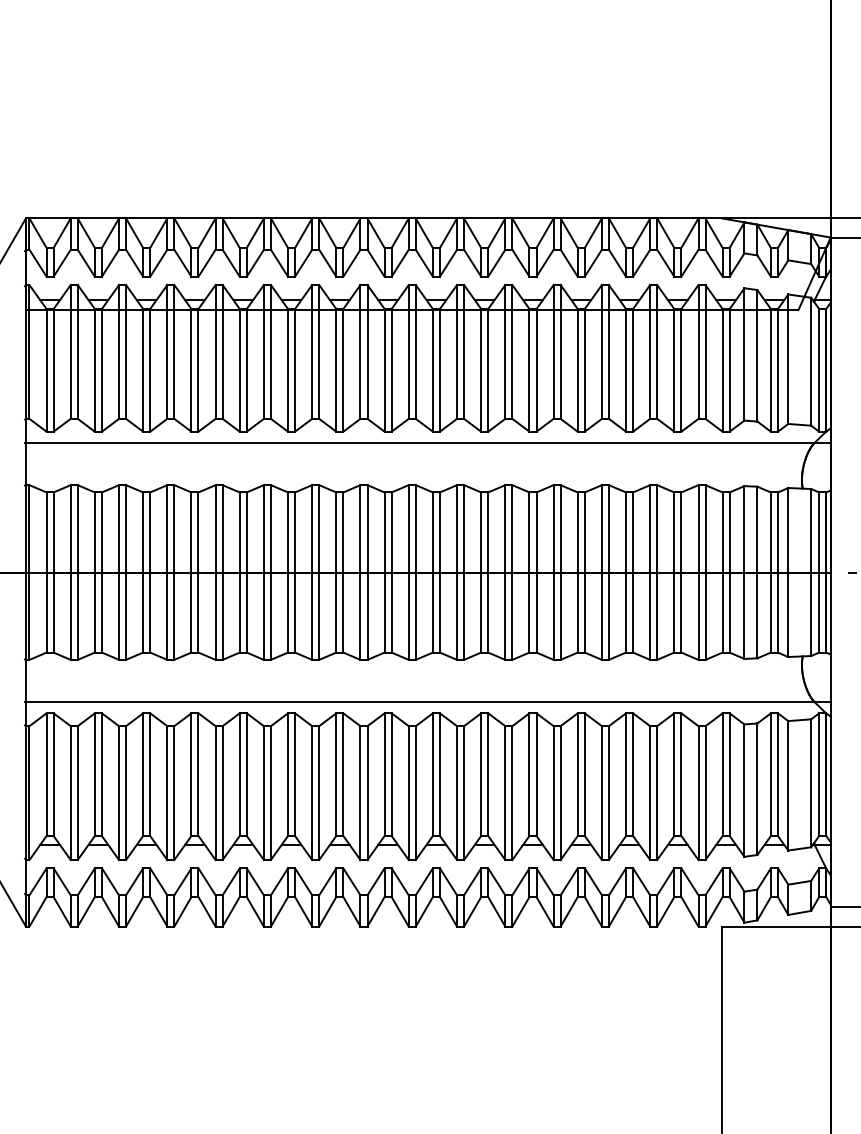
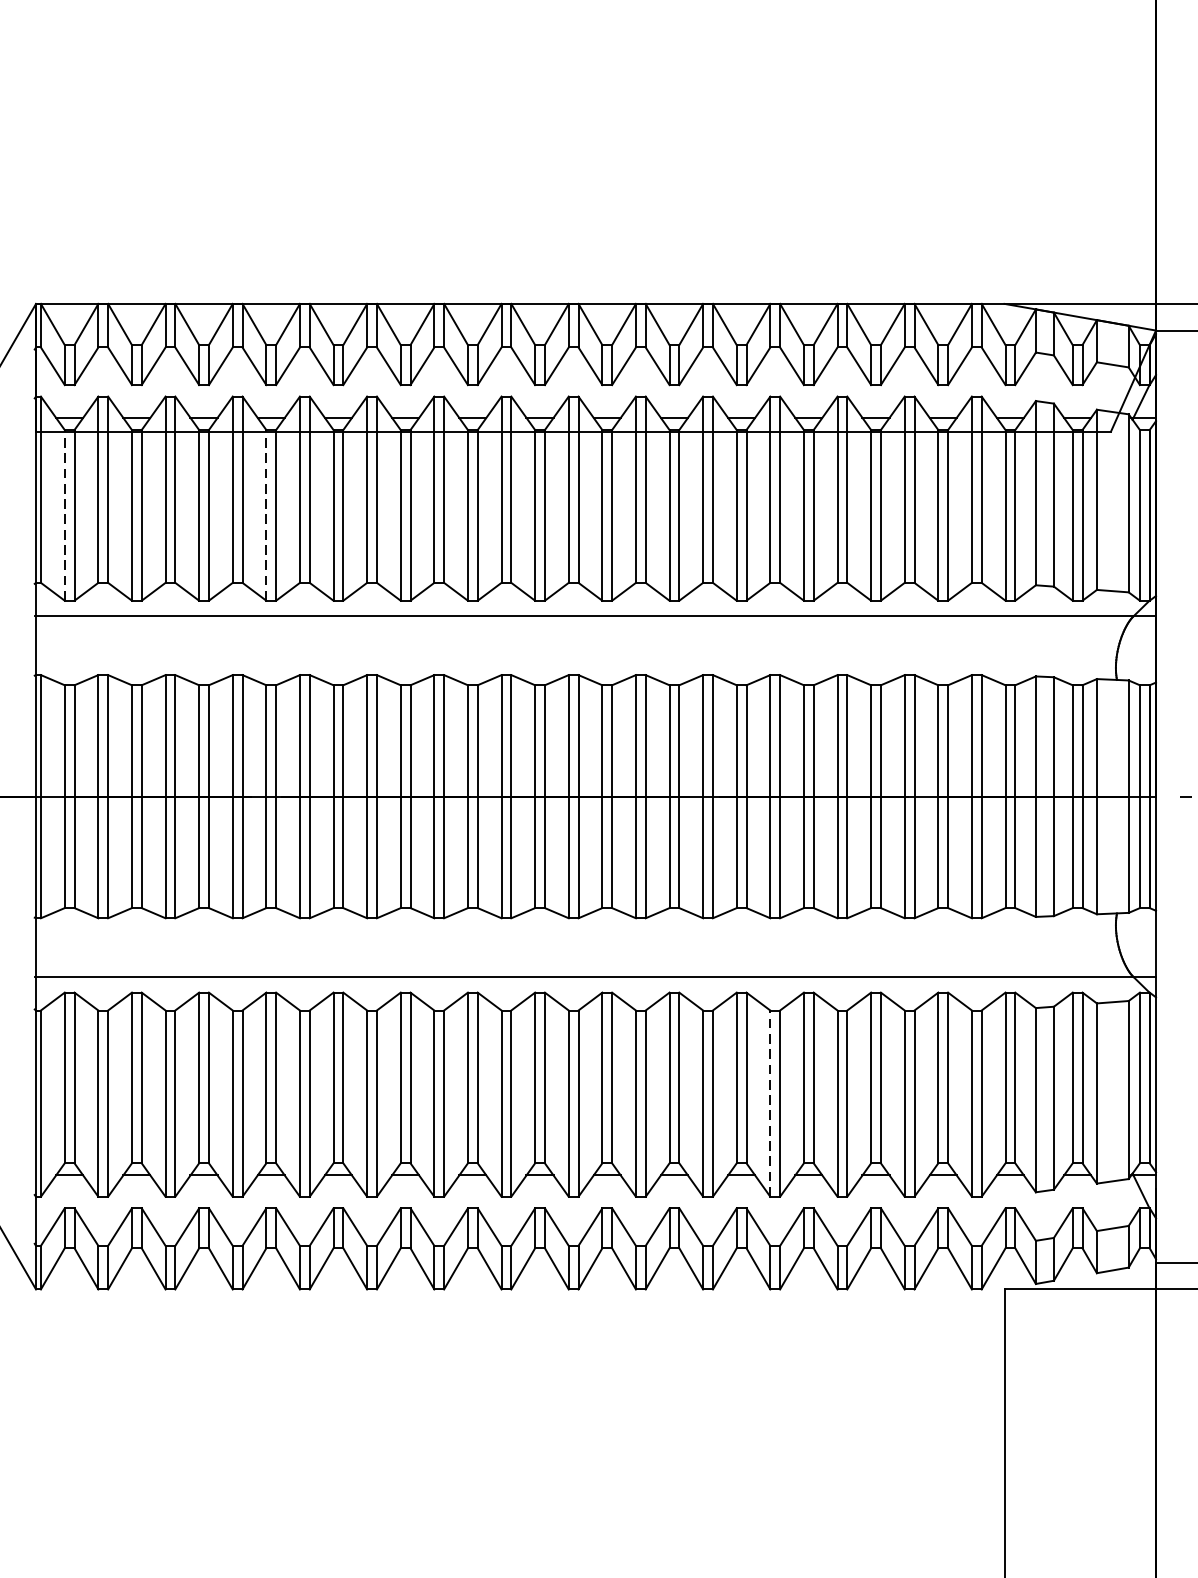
line: (46, 369) -> (64, 514), solid -> dashed
line: (191, 369) -> (266, 514), solid -> dashed
line: (553, 793) -> (770, 1104), solid -> dashed

